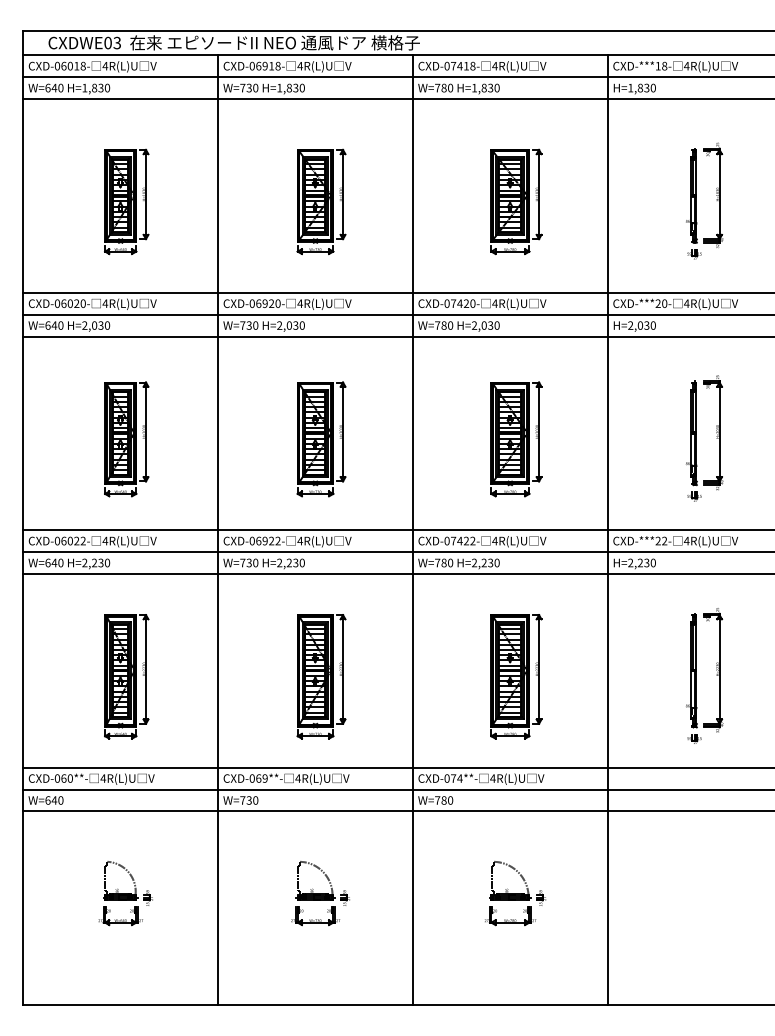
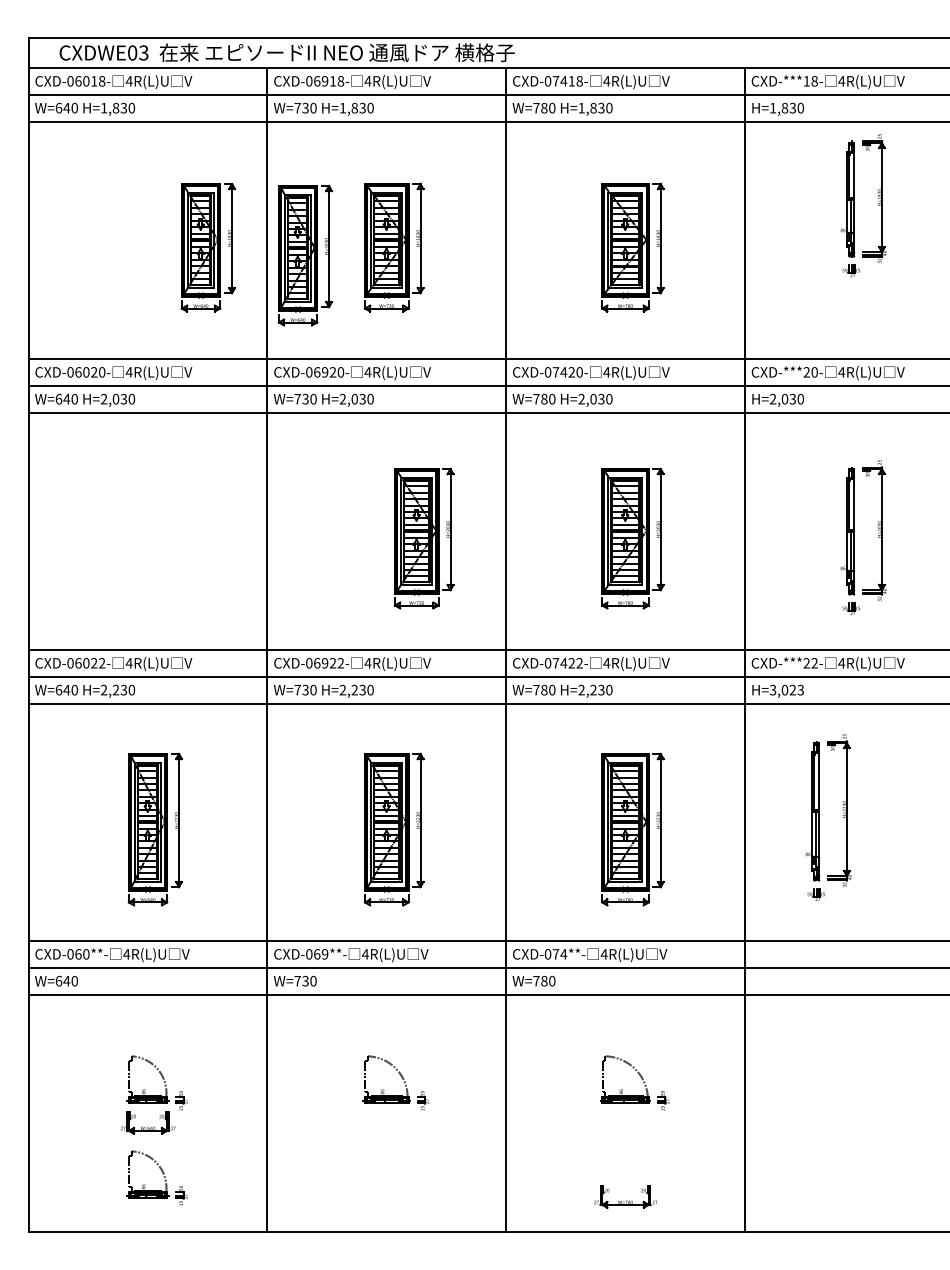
part: (697, 200) -> (854, 205), moved
part: (126, 201) -> (208, 247), moved
part: (126, 439) -> (305, 255), moved
part: (320, 439) -> (423, 538), moved
text: (641, 563) -> (786, 690), H=2,230 -> H=3,023
part: (697, 675) -> (819, 817), moved
part: (315, 915) -> (386, 1122), removed
part: (510, 915) -> (625, 1196), moved
part: (132, 958) -> (162, 1174), added

